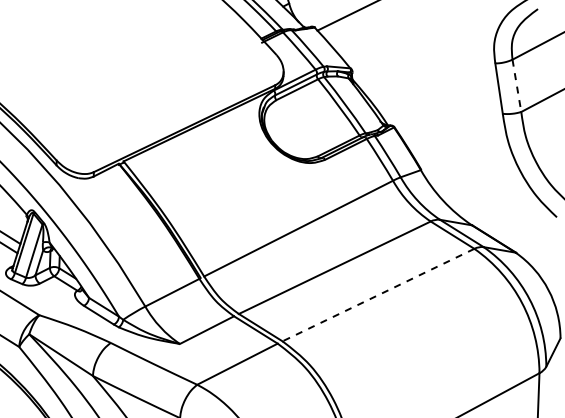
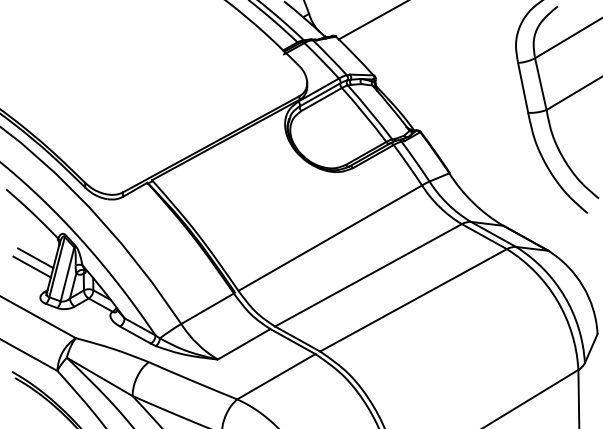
line: (516, 86) -> (540, 84), dashed -> solid
line: (378, 295) -> (413, 300), dashed -> solid

